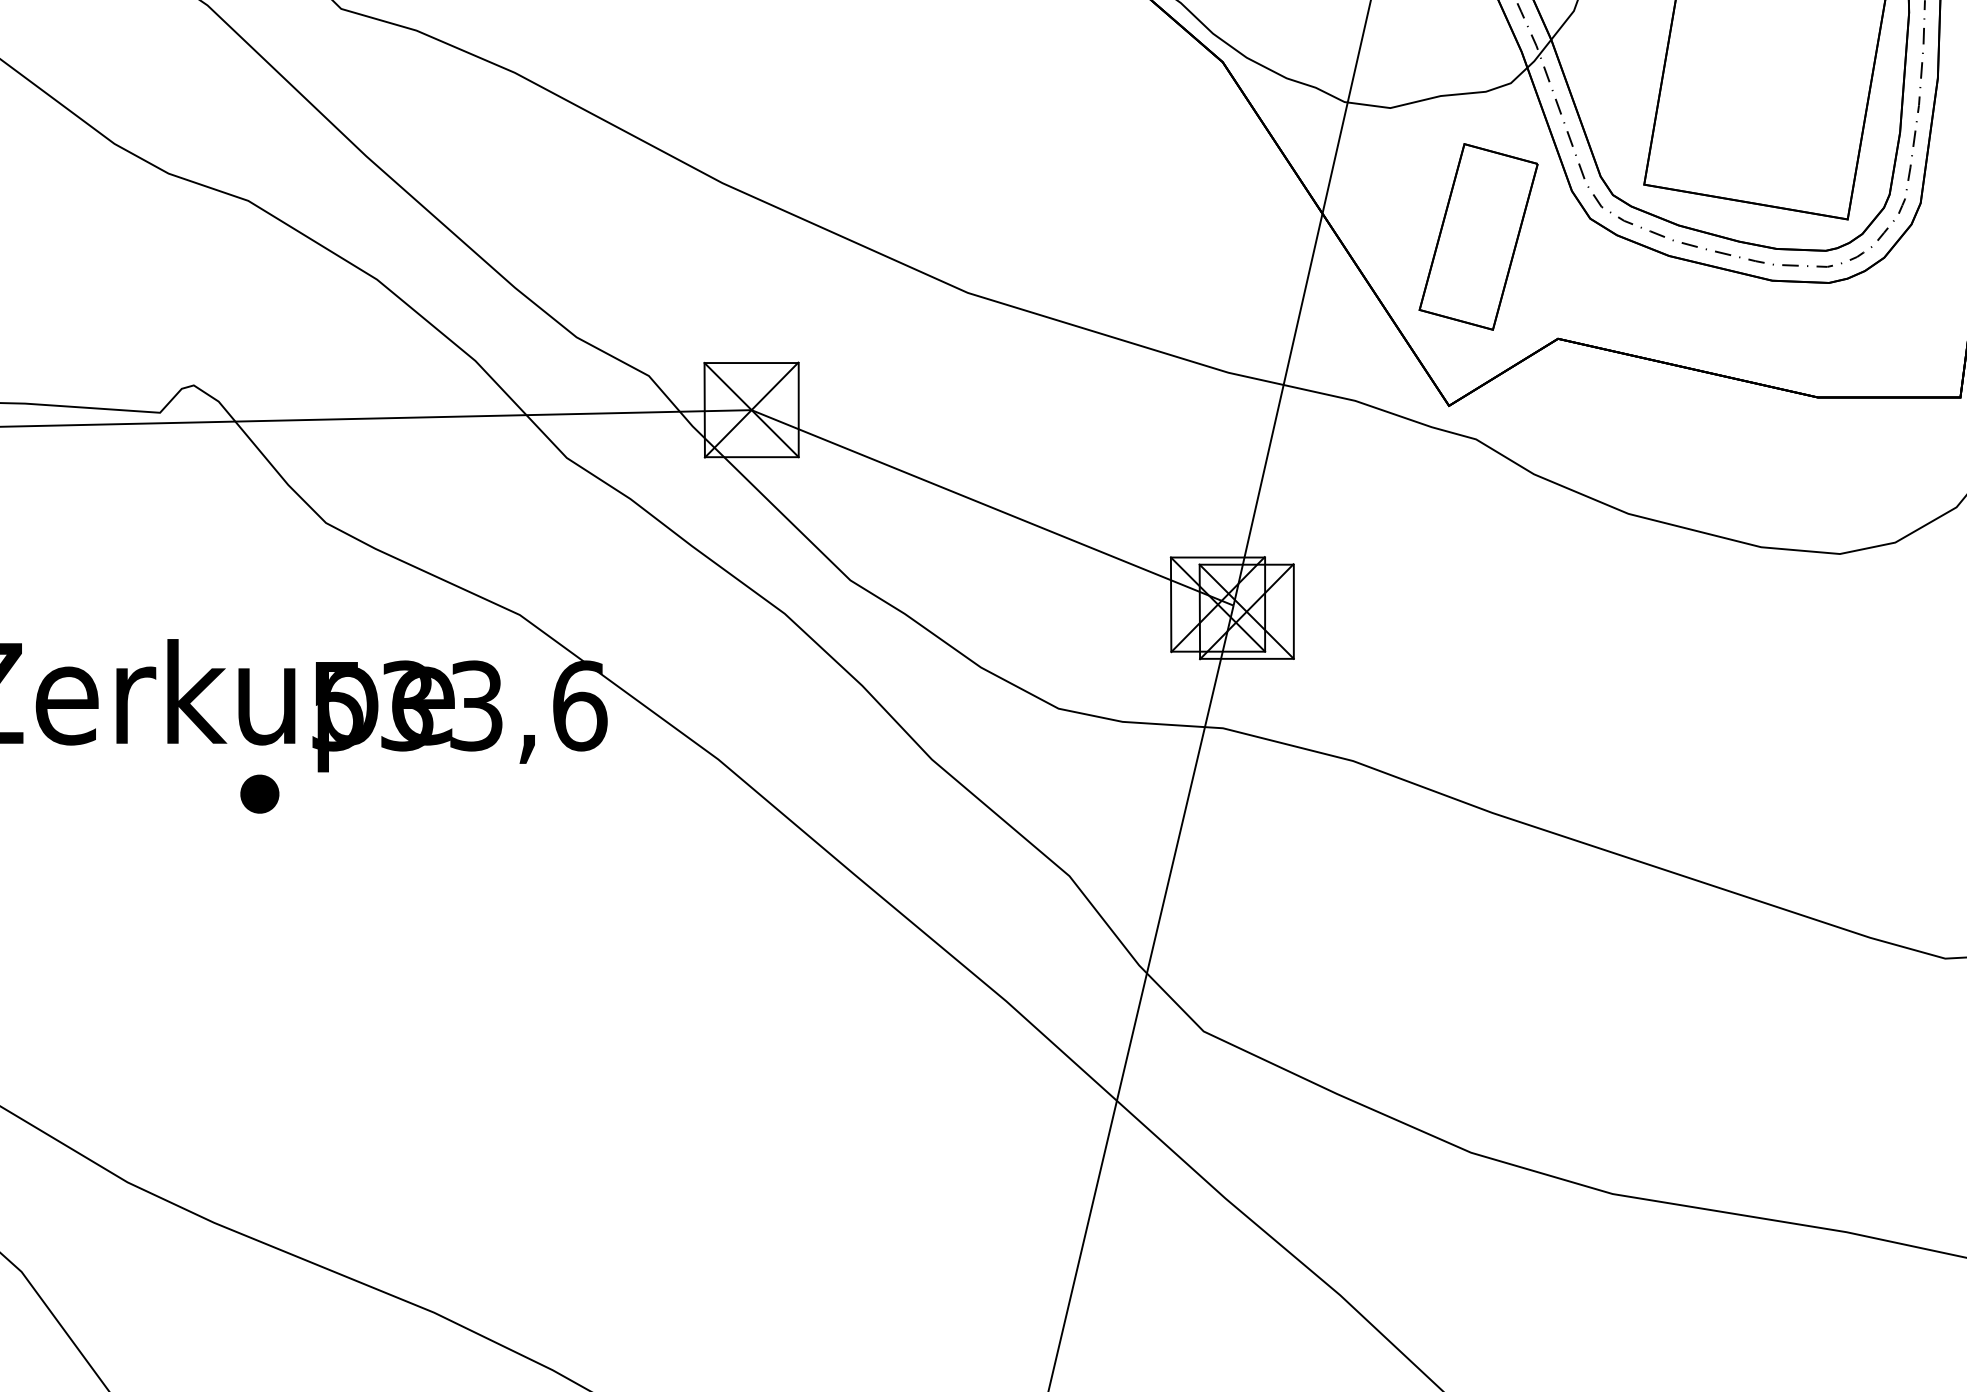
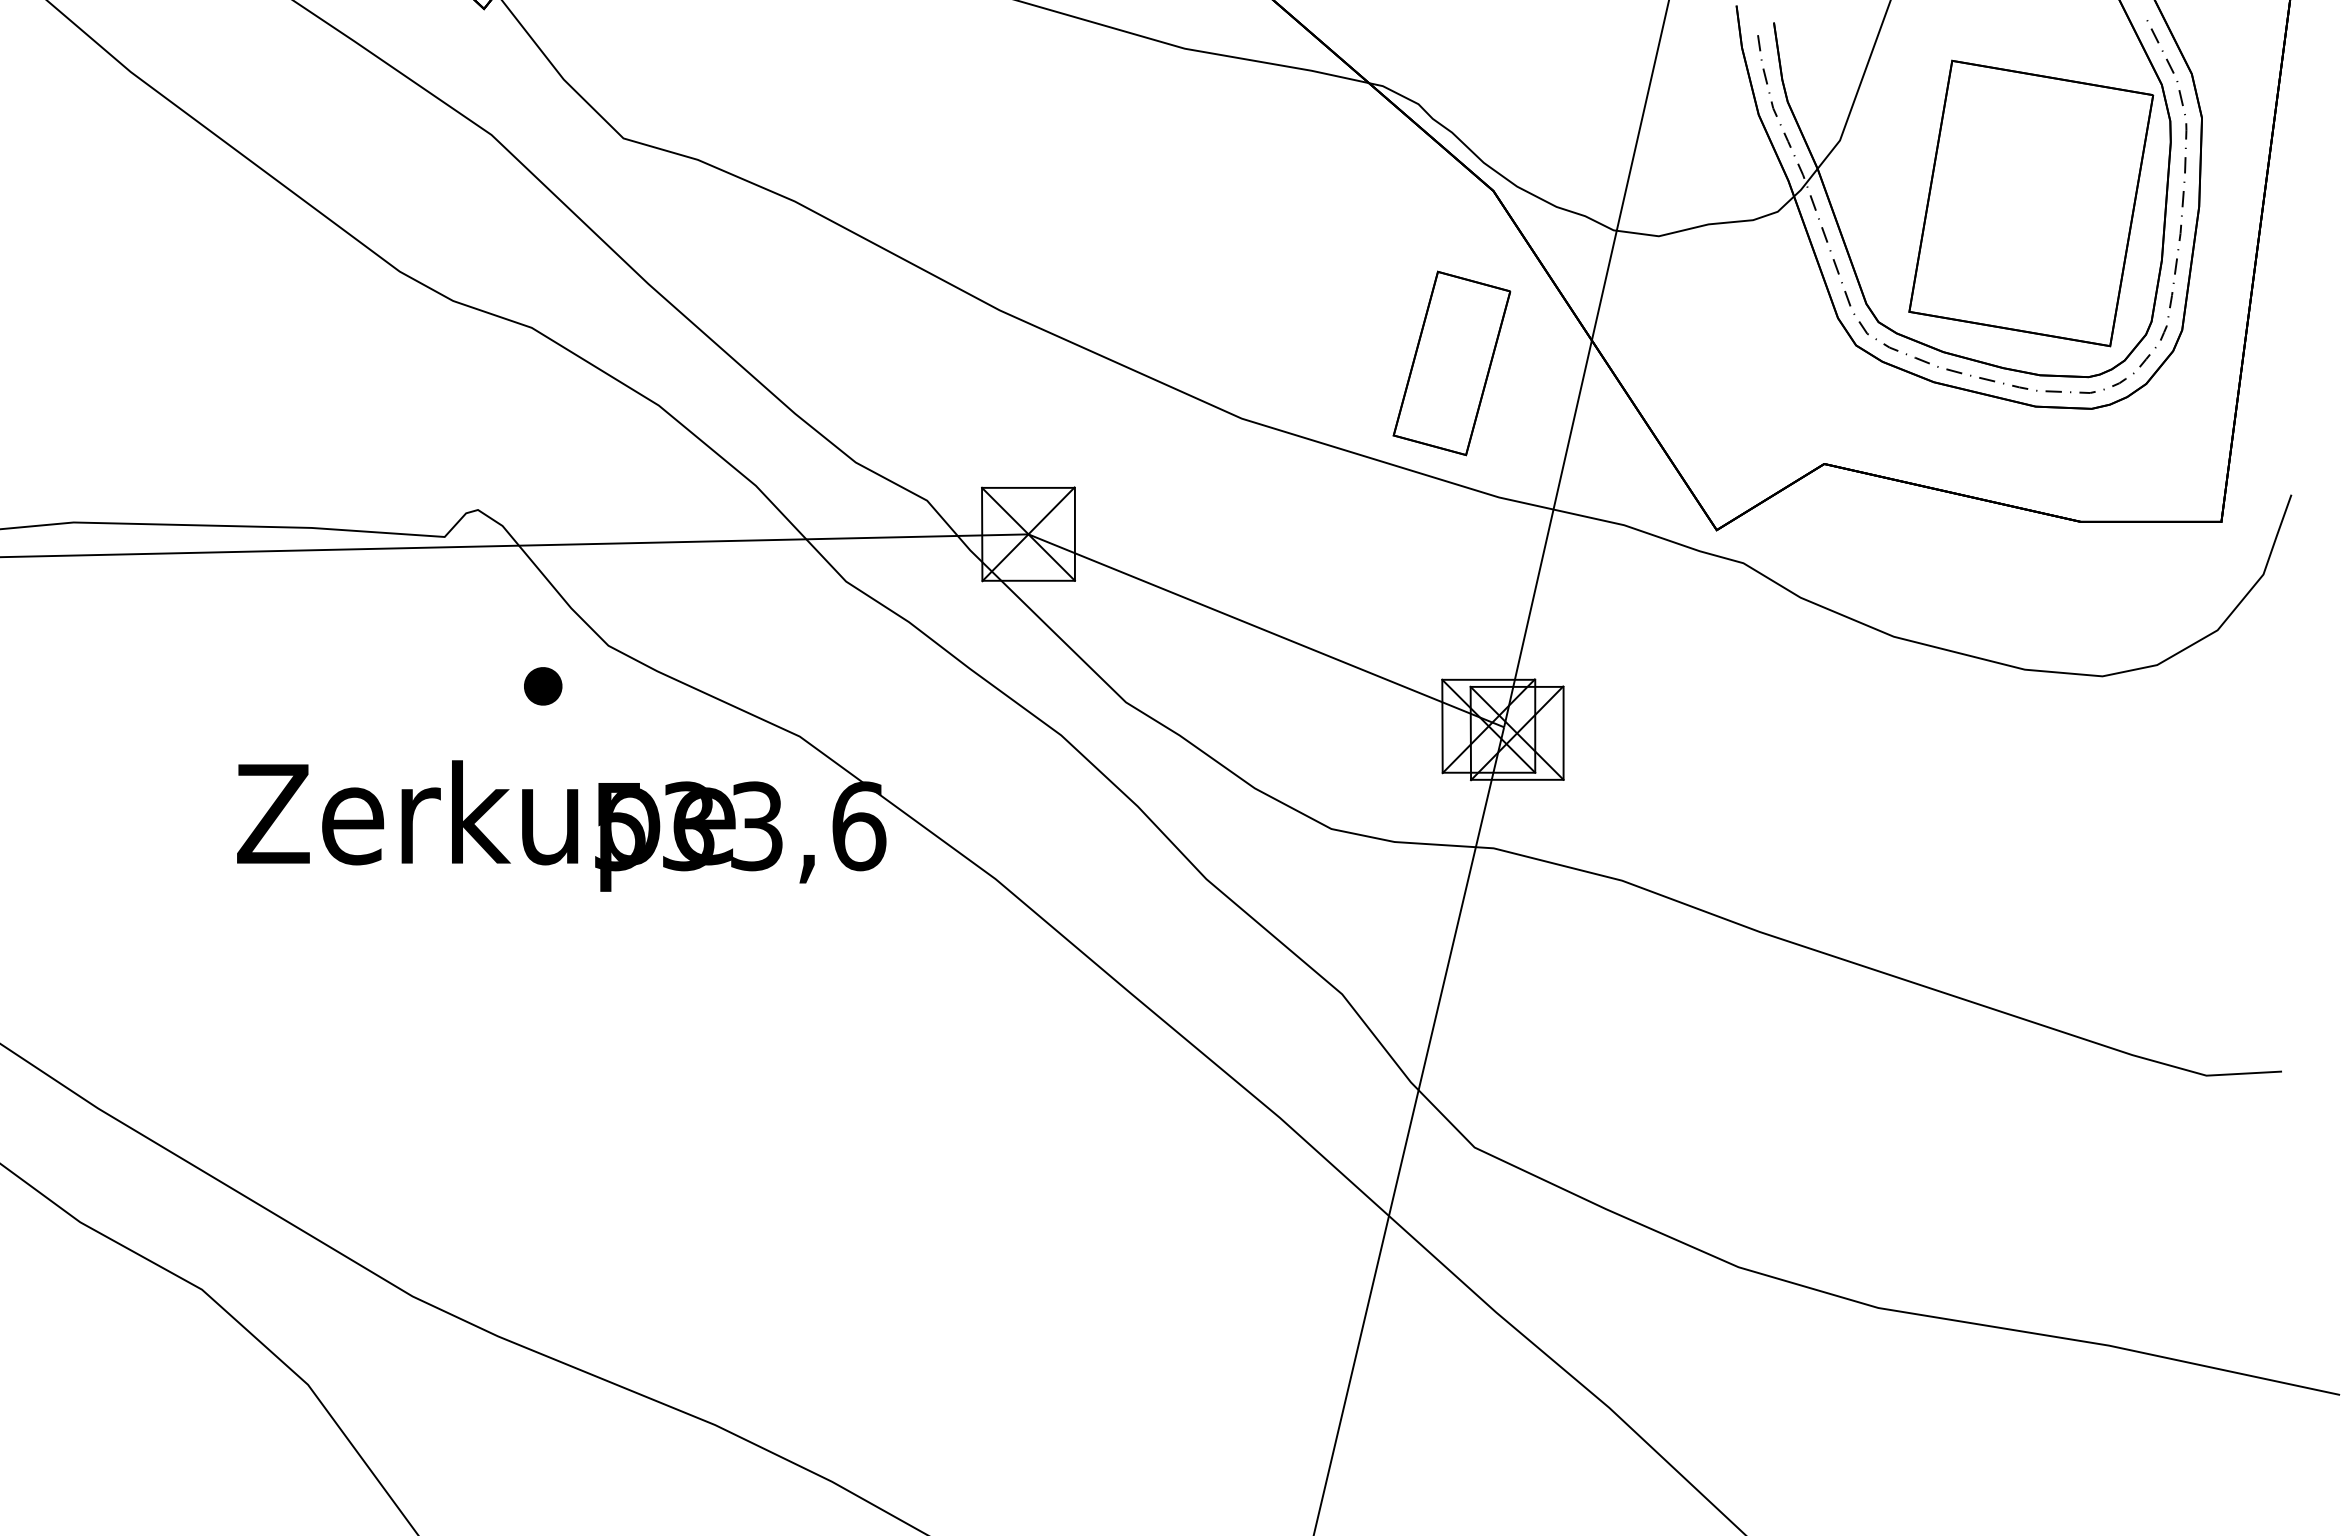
part: (1478, 236) -> (1451, 363), moved
part: (260, 794) -> (543, 686), moved

